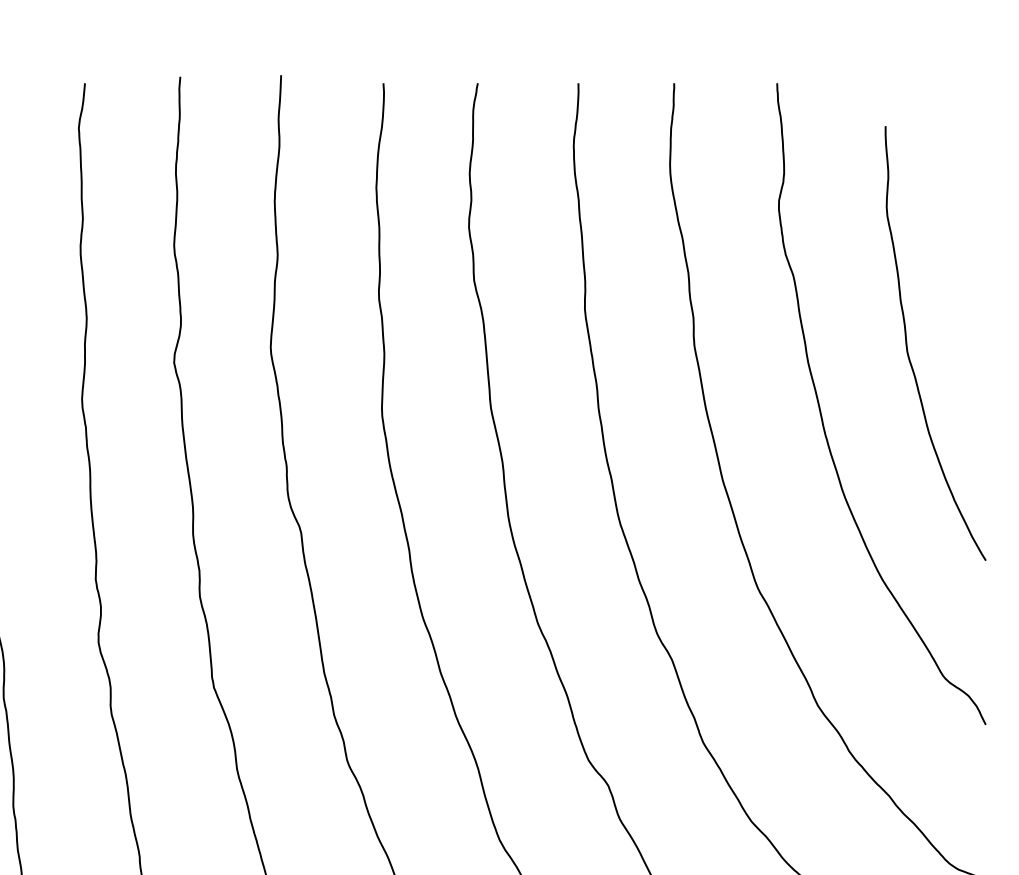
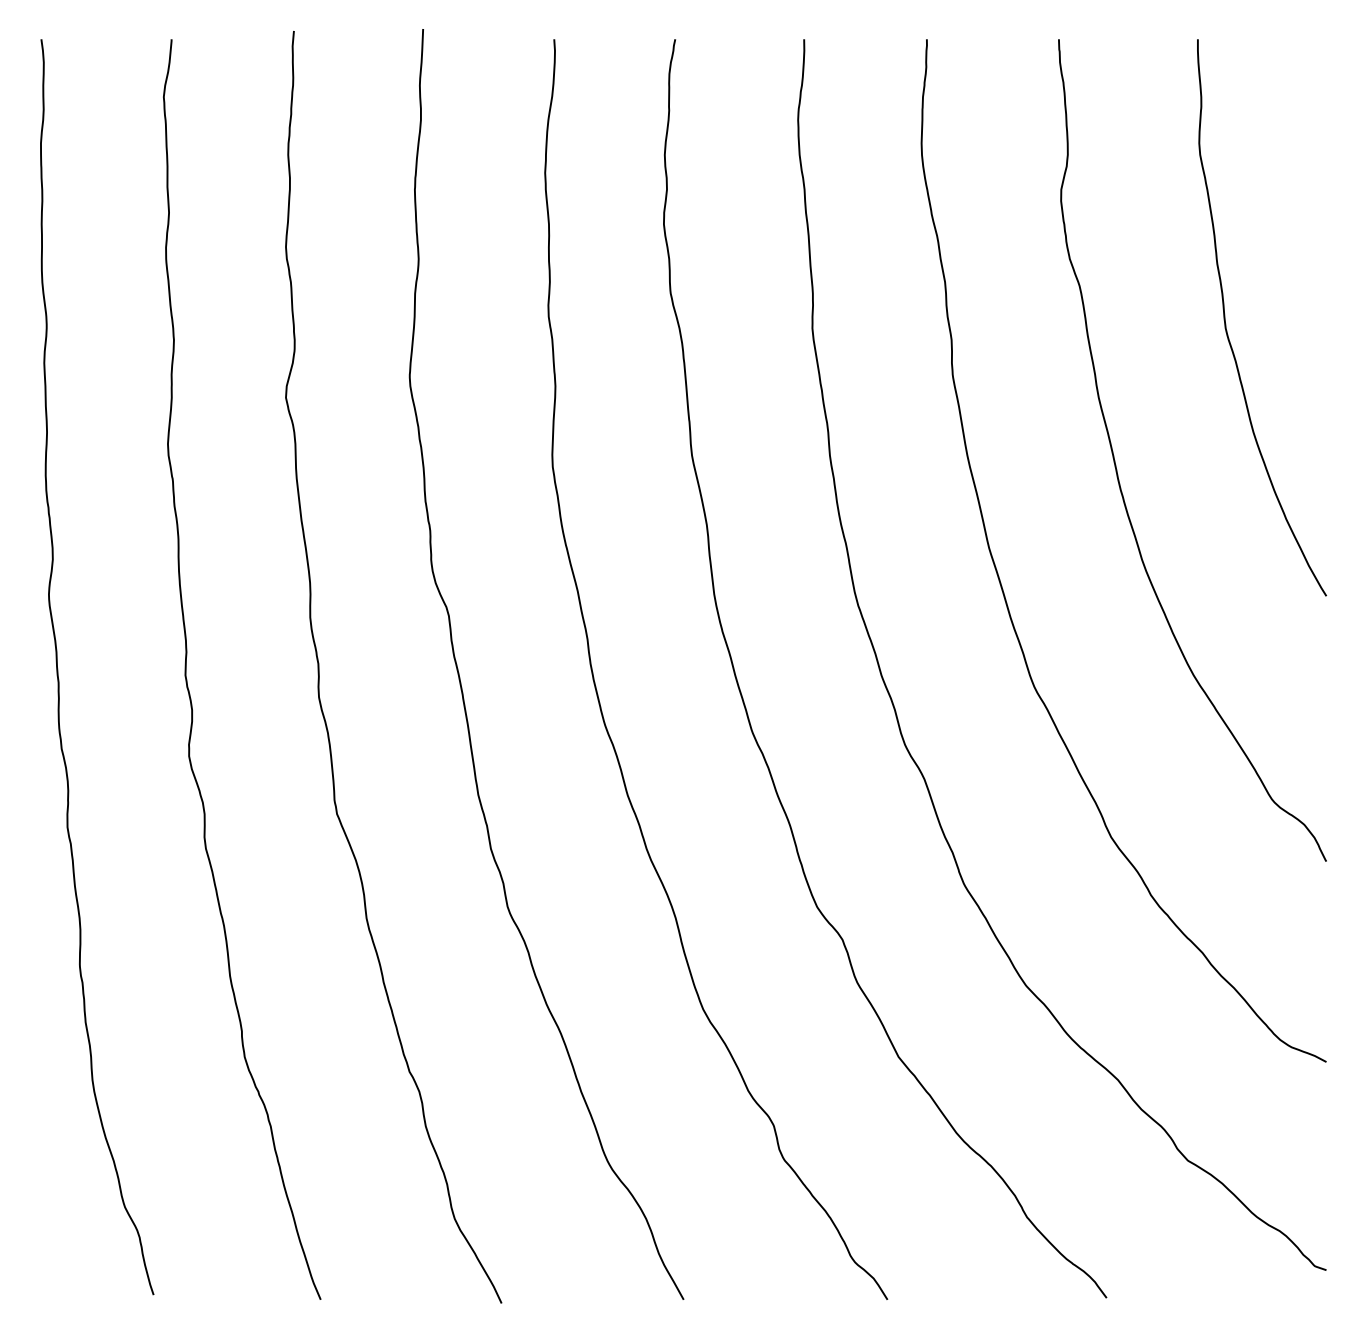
curve: (907, 347) -> (1226, 323), moved

